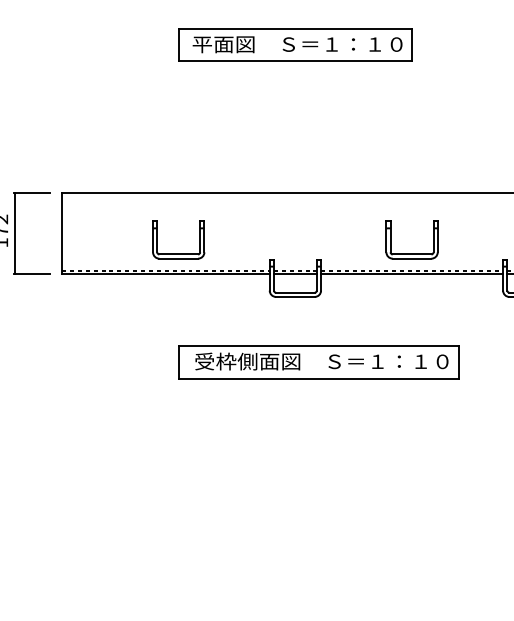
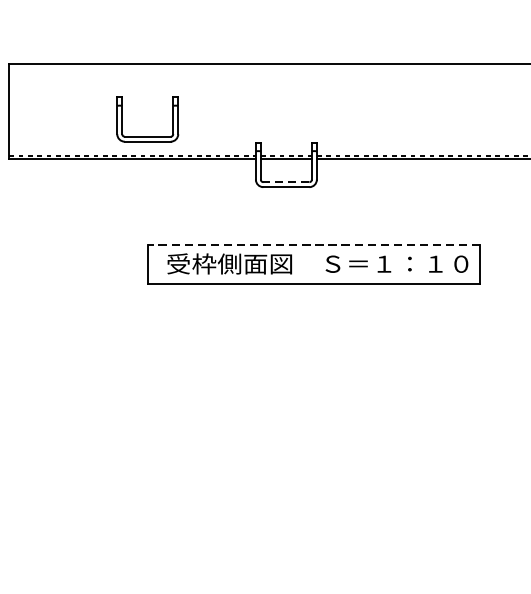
part: (411, 253) -> (424, 135), removed
line: (294, 292) -> (285, 181), solid -> dashed
line: (318, 345) -> (313, 244), solid -> dashed

